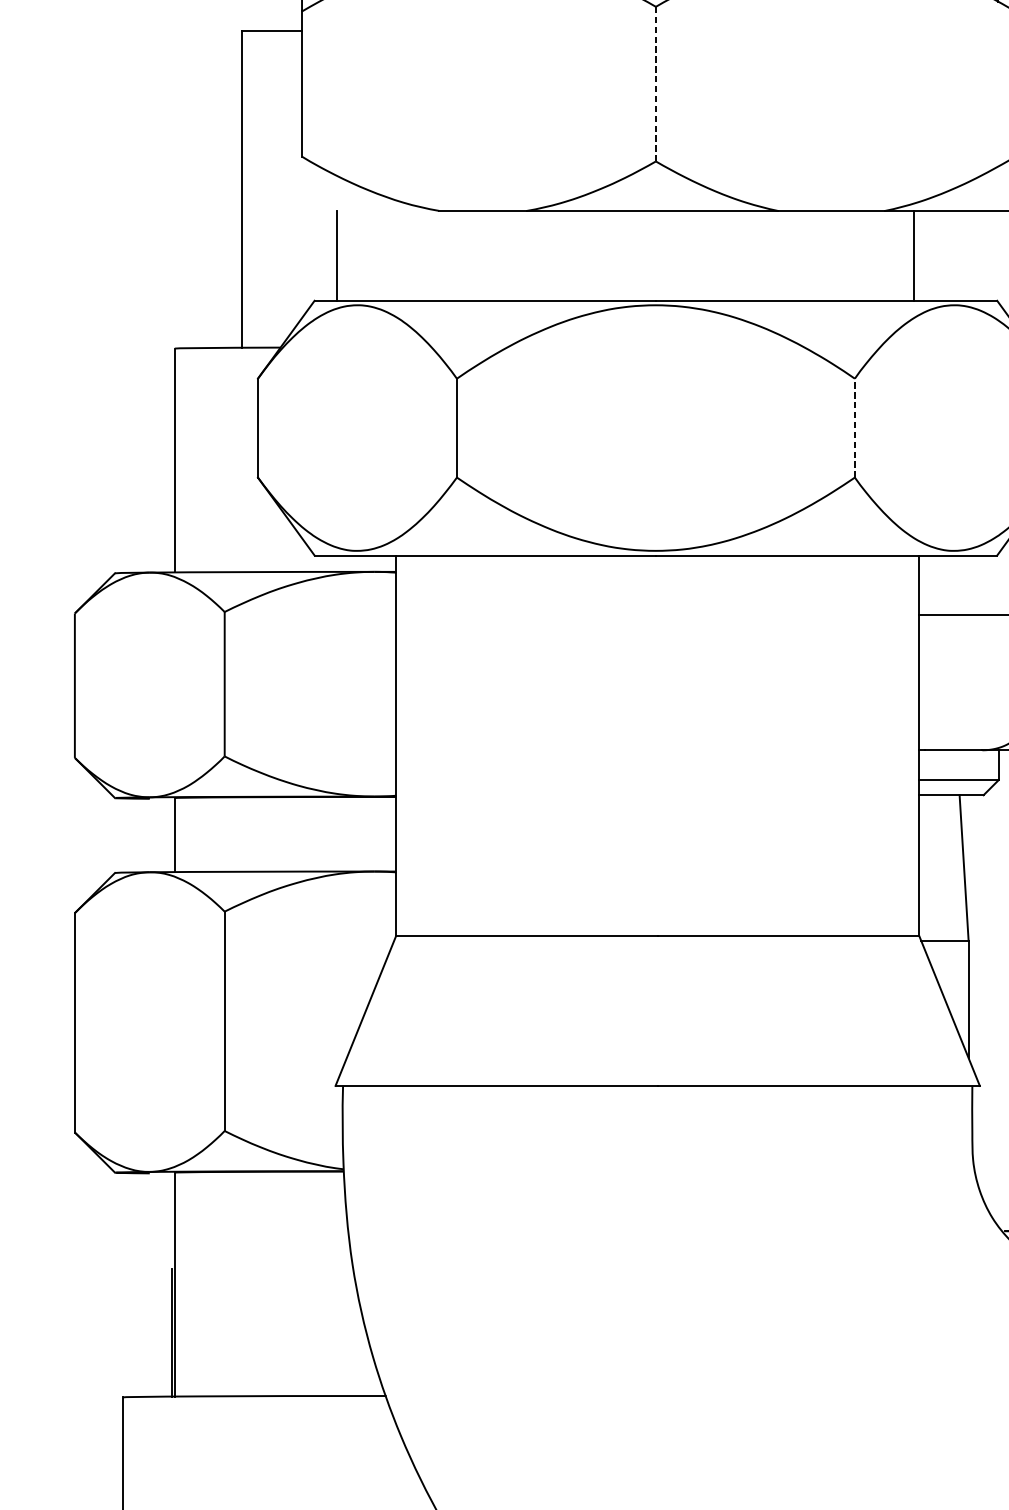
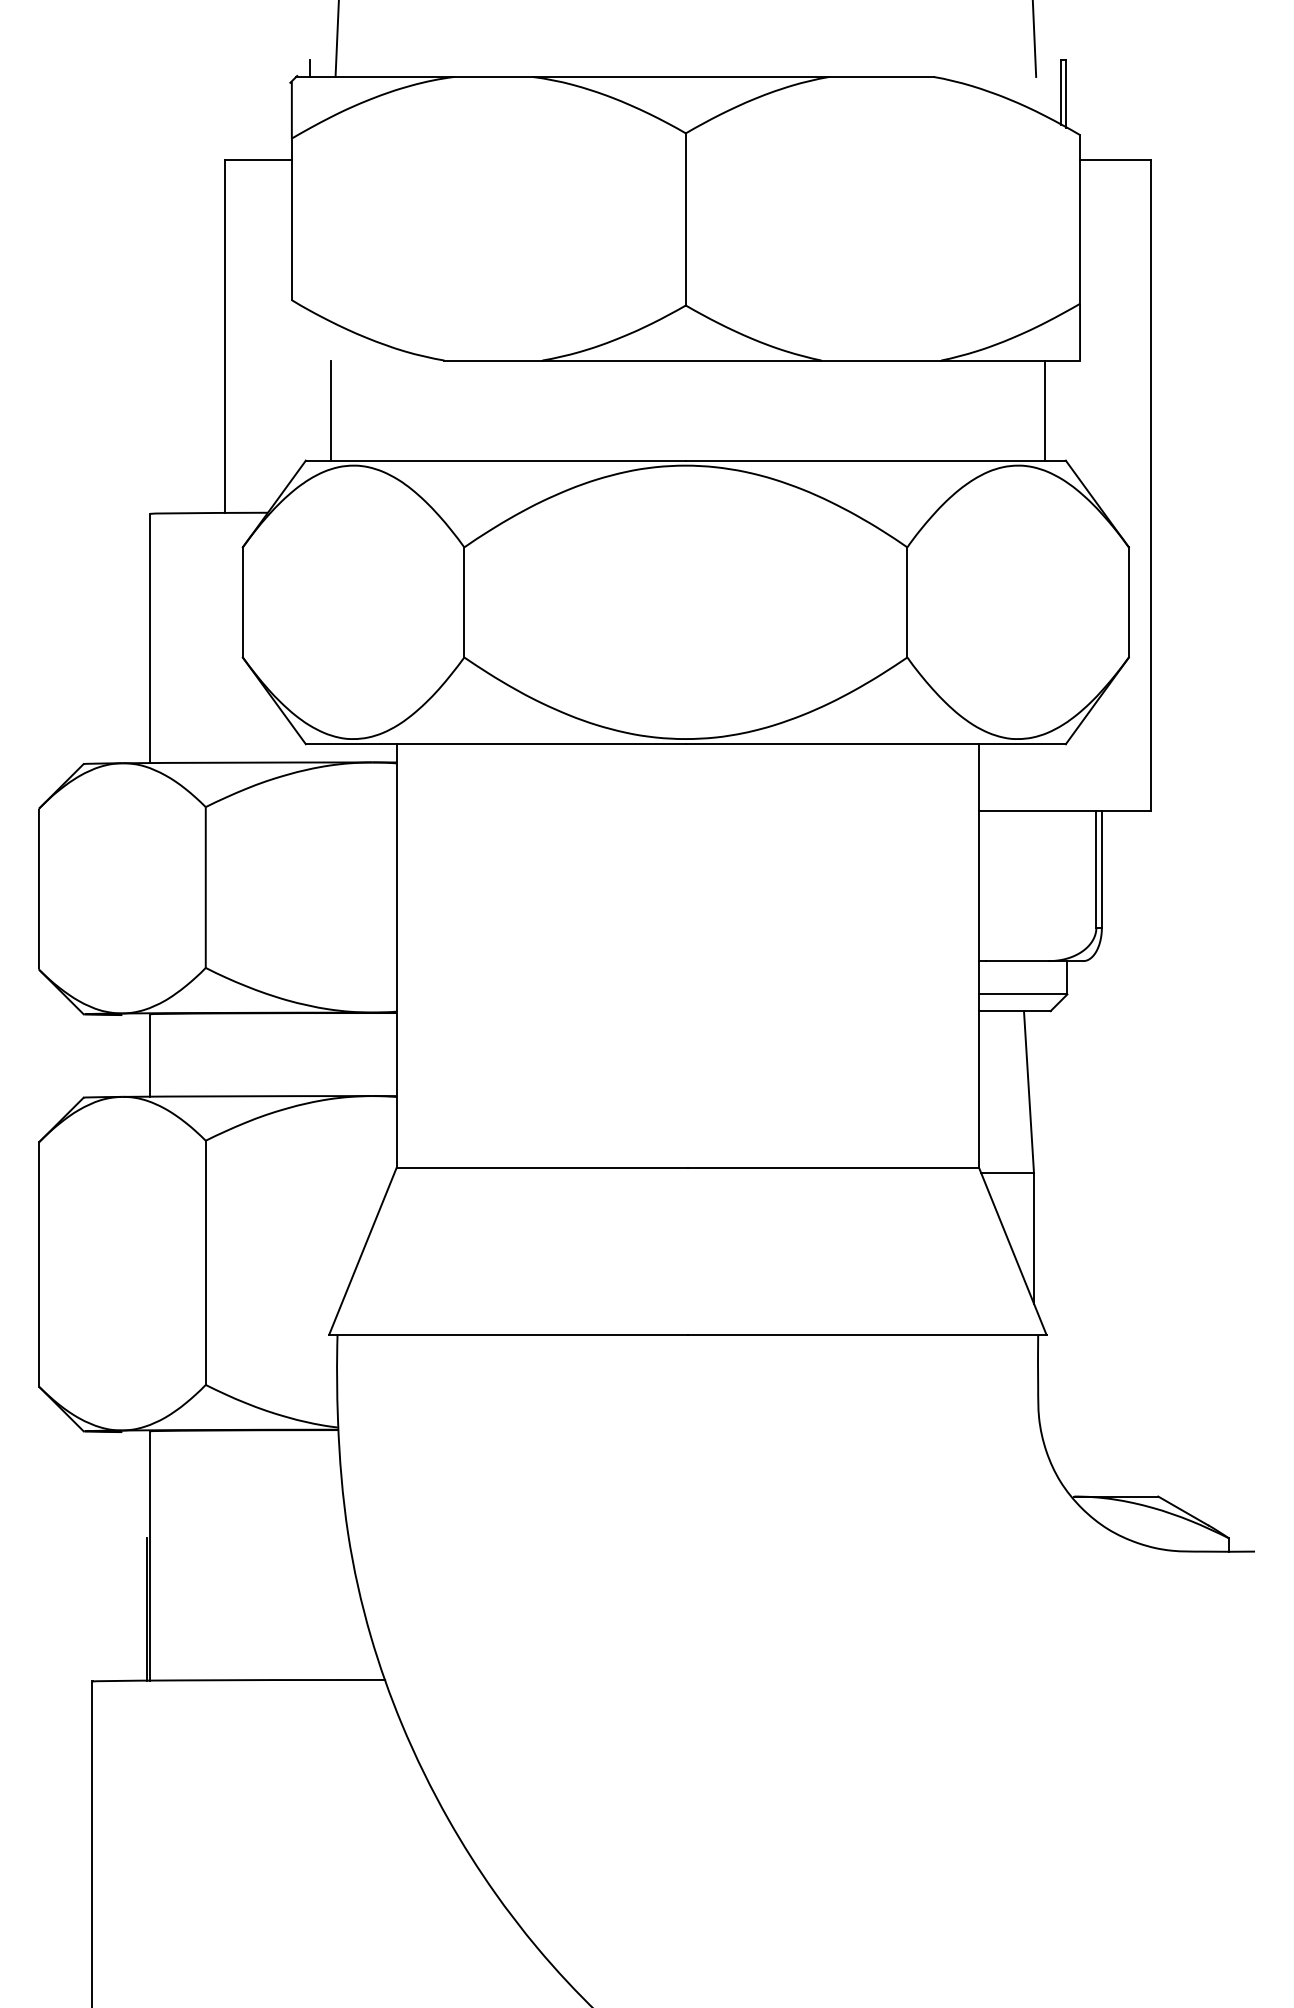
line: (655, 83) -> (685, 218), dashed -> solid
line: (913, 255) -> (1044, 410), moved
line: (854, 427) -> (907, 601), dashed -> solid

